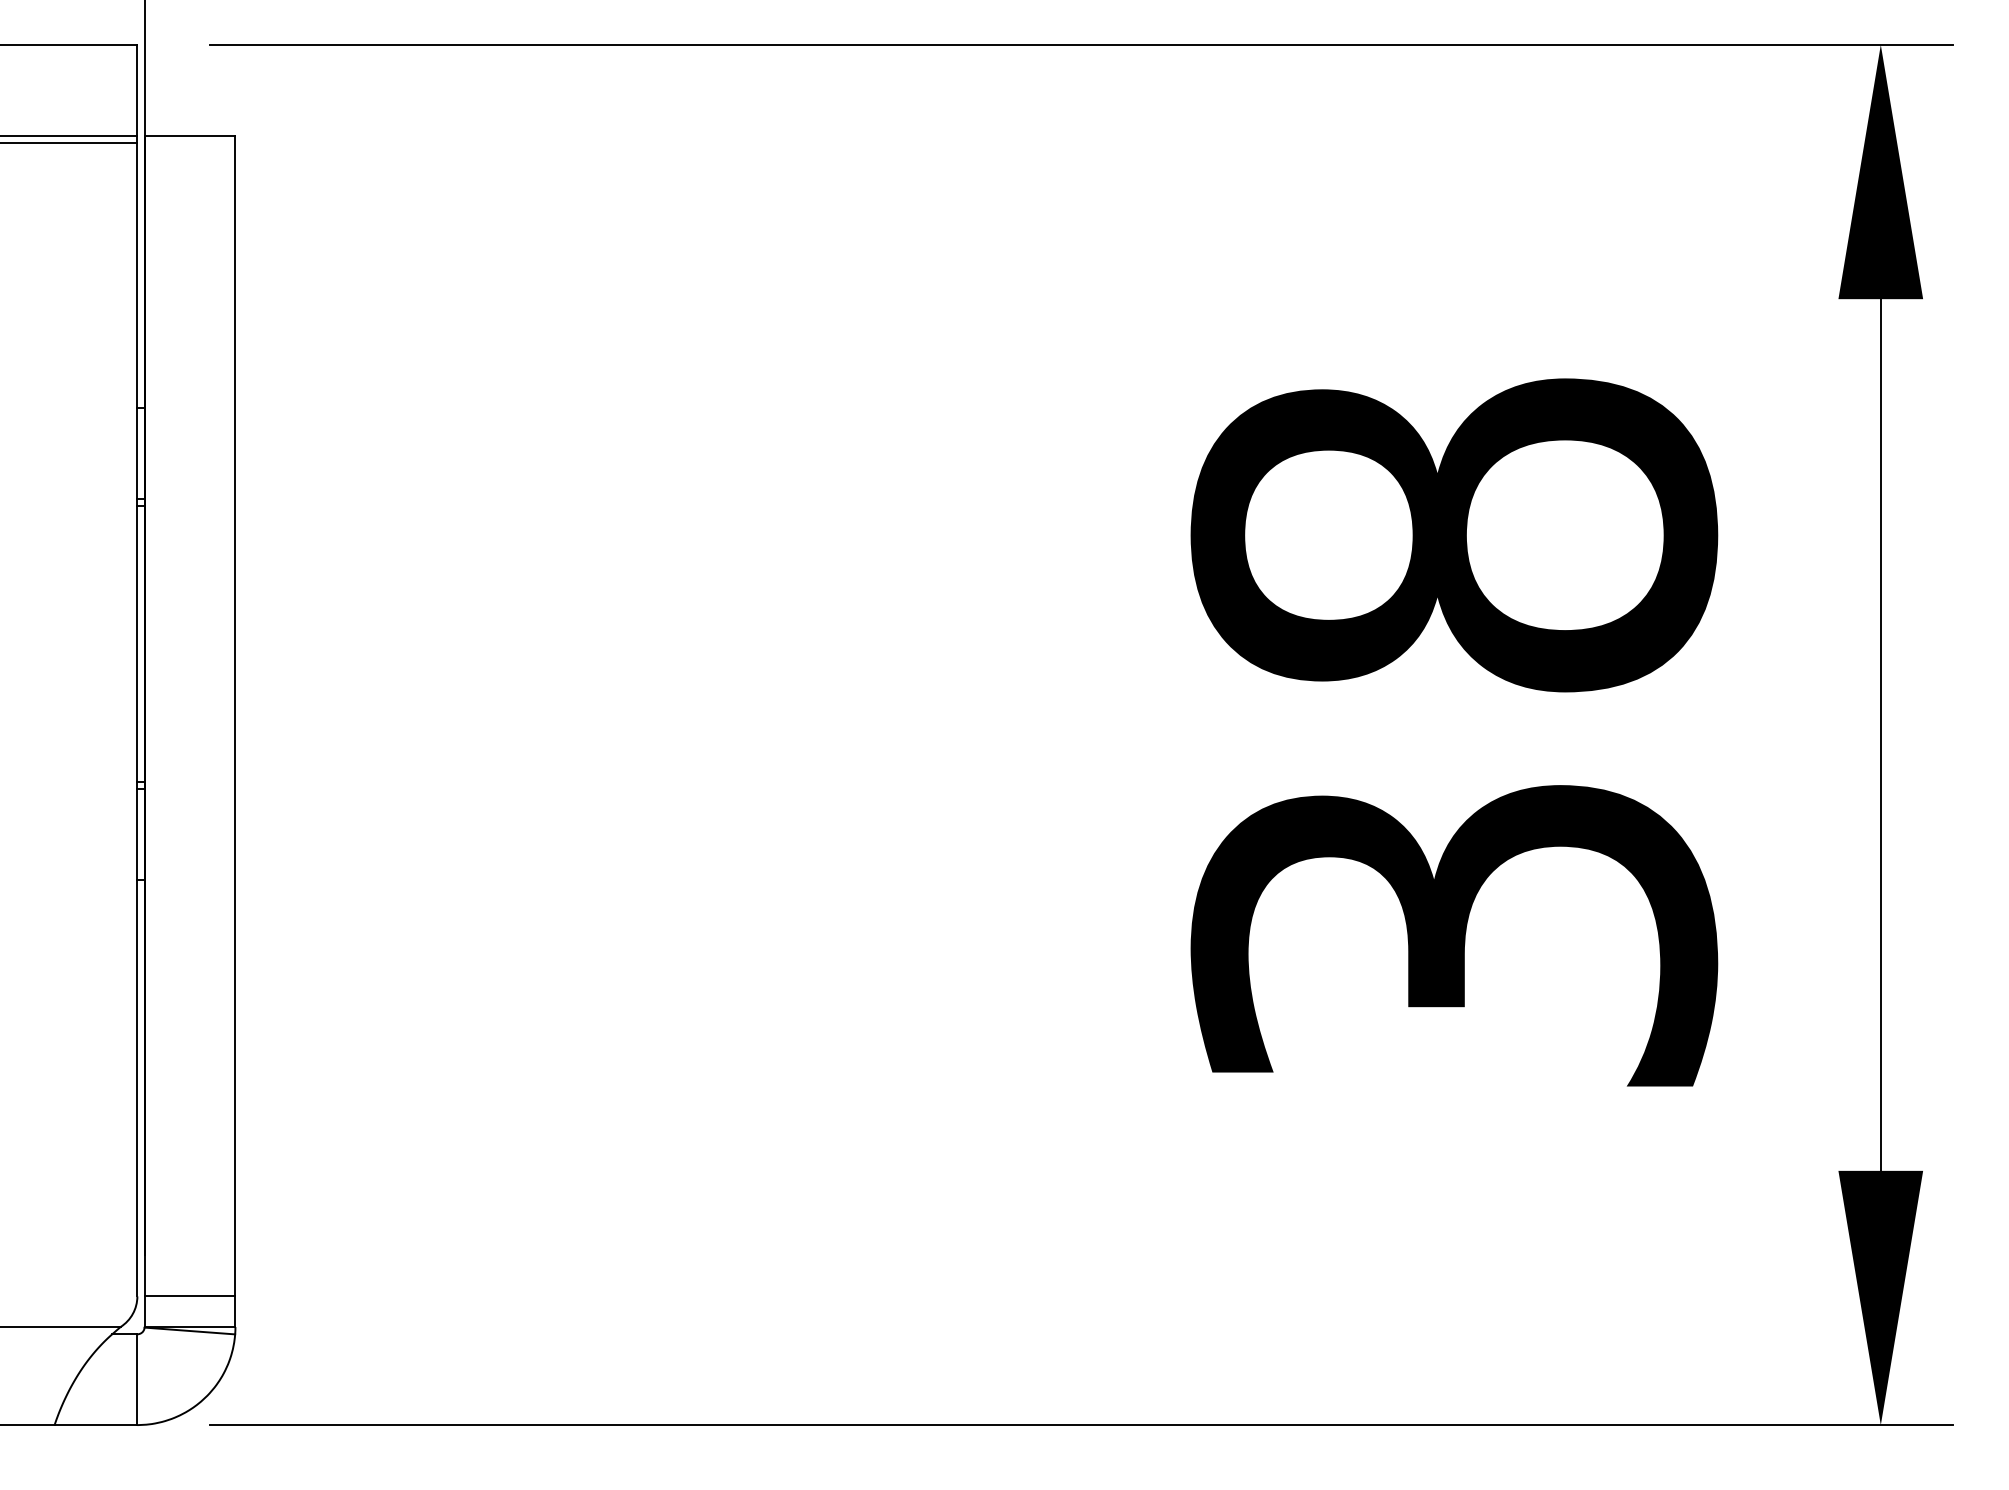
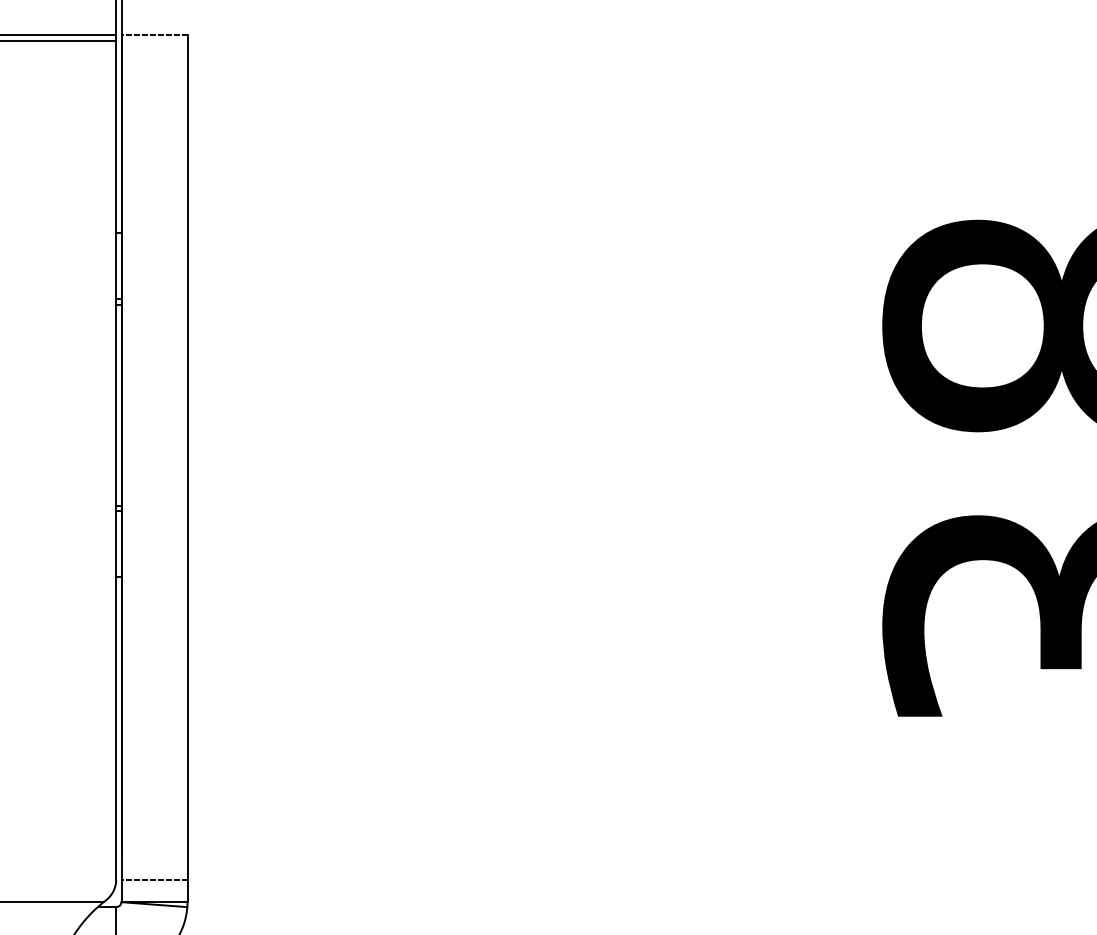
line: (189, 135) -> (154, 35), solid -> dashed
line: (189, 1296) -> (154, 879), solid -> dashed

